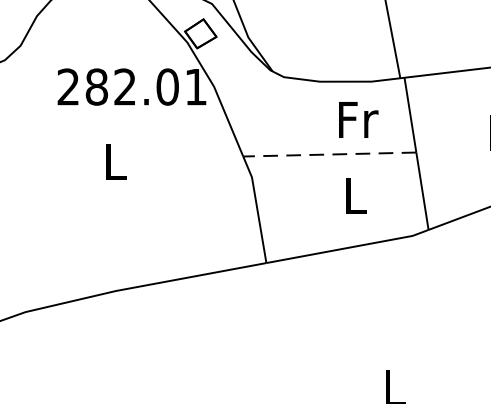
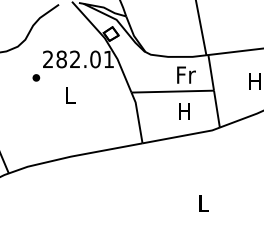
part: (44, 124) -> (36, 77), added
line: (329, 154) -> (172, 91), dashed -> solid
text: (354, 196) -> (184, 111), L -> H

